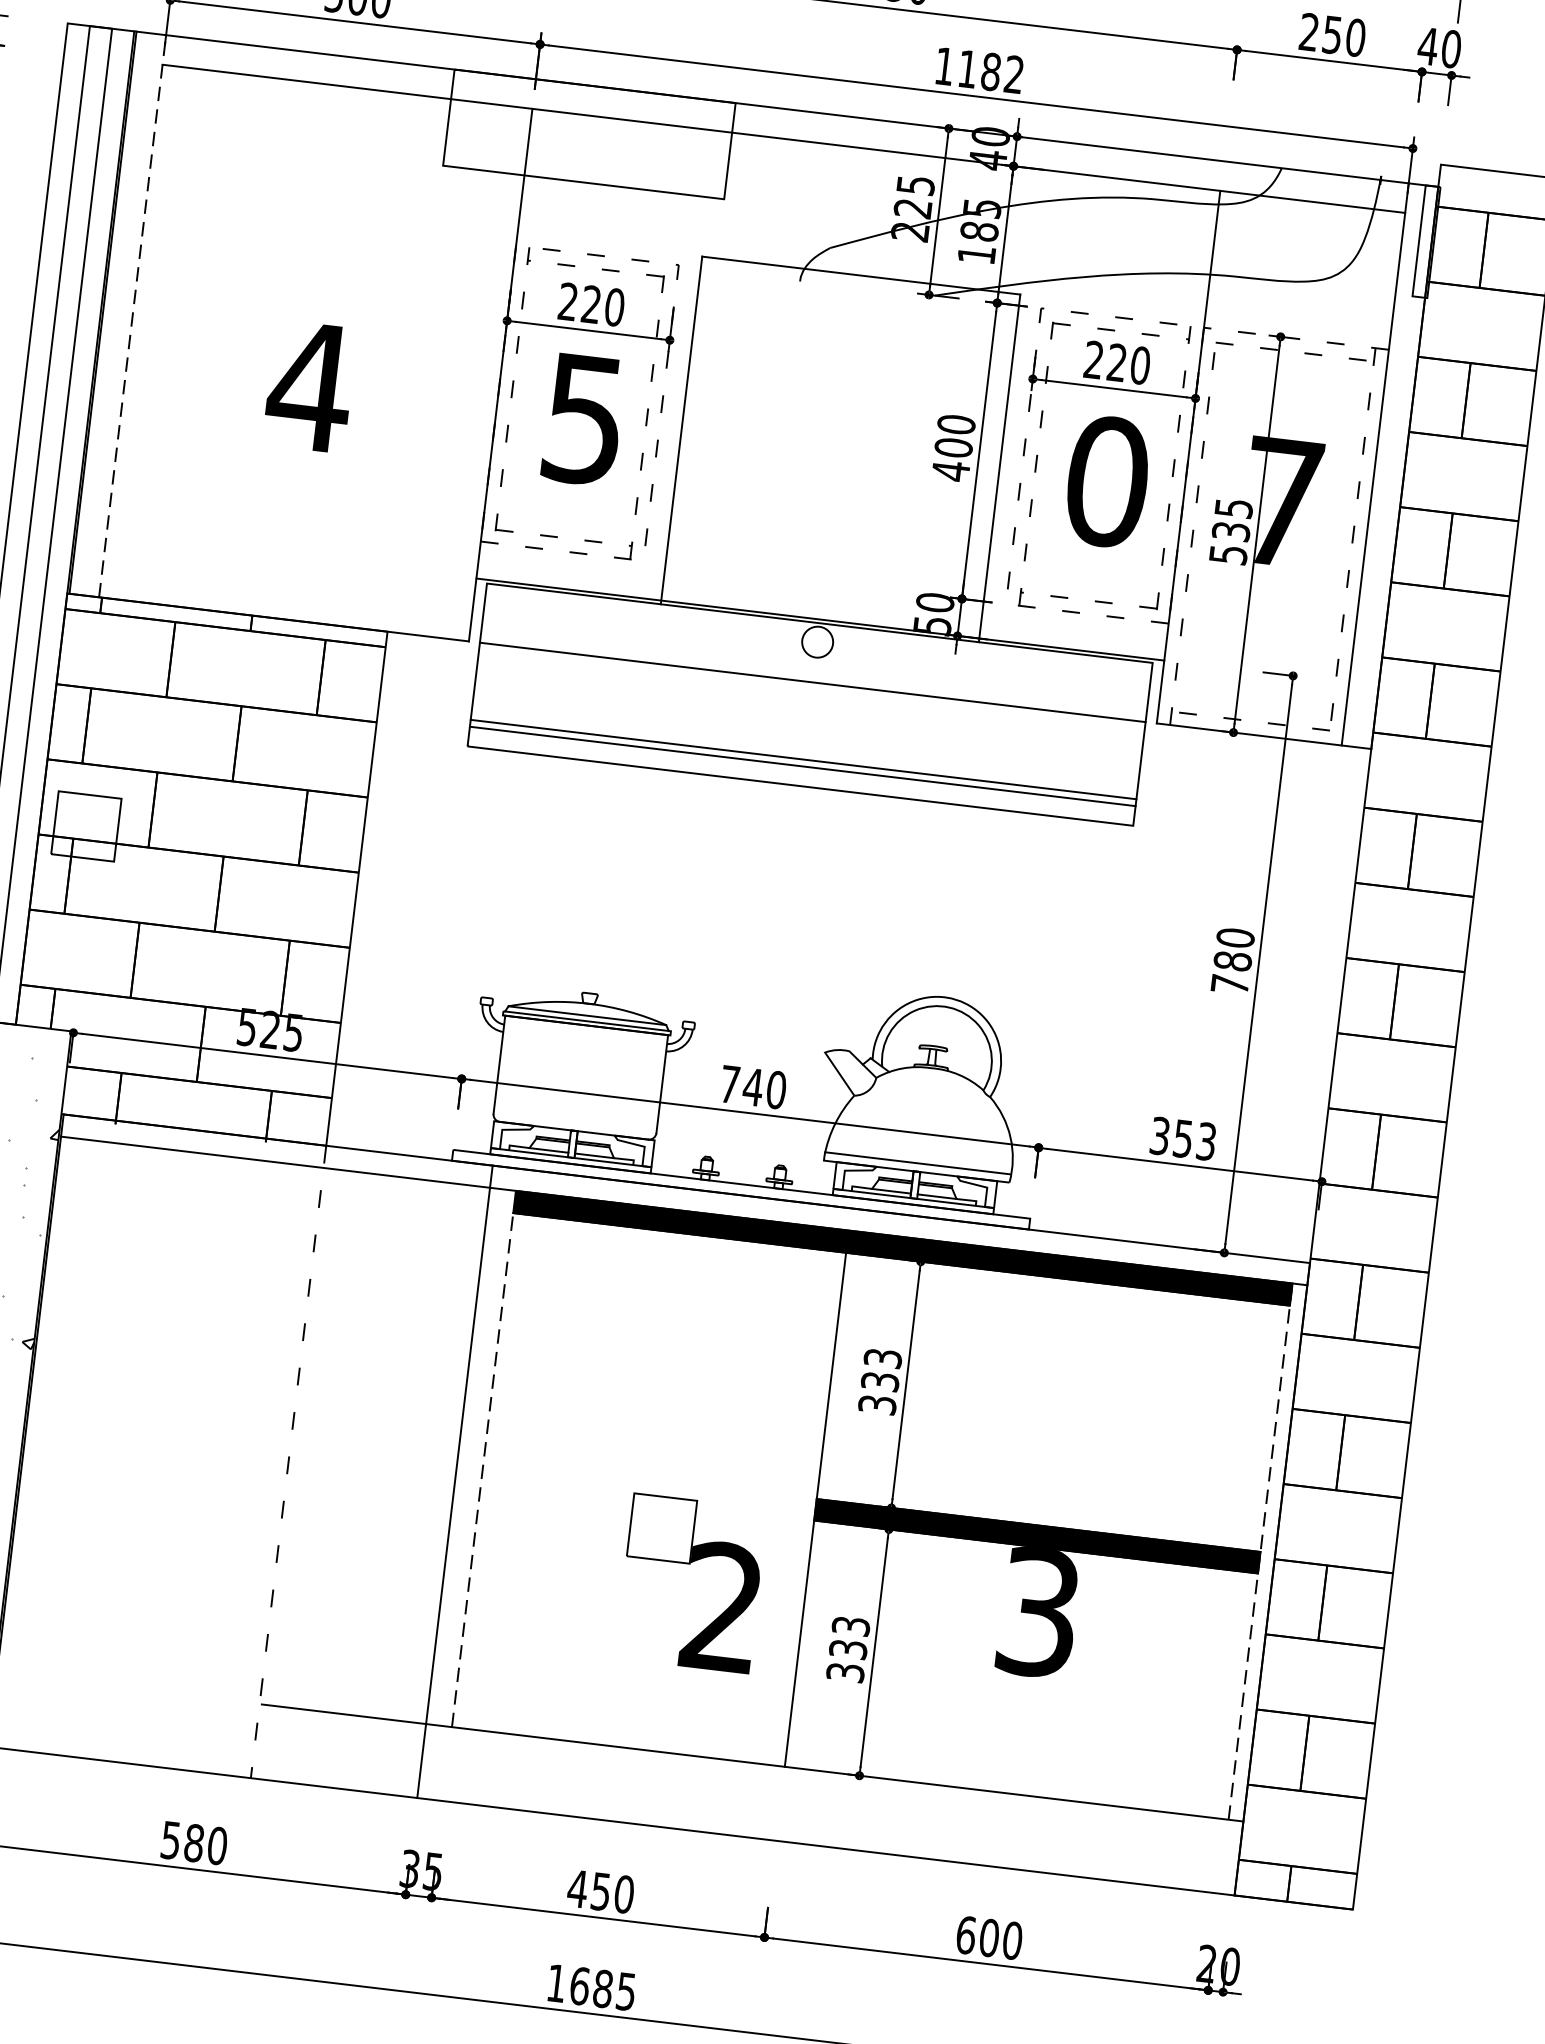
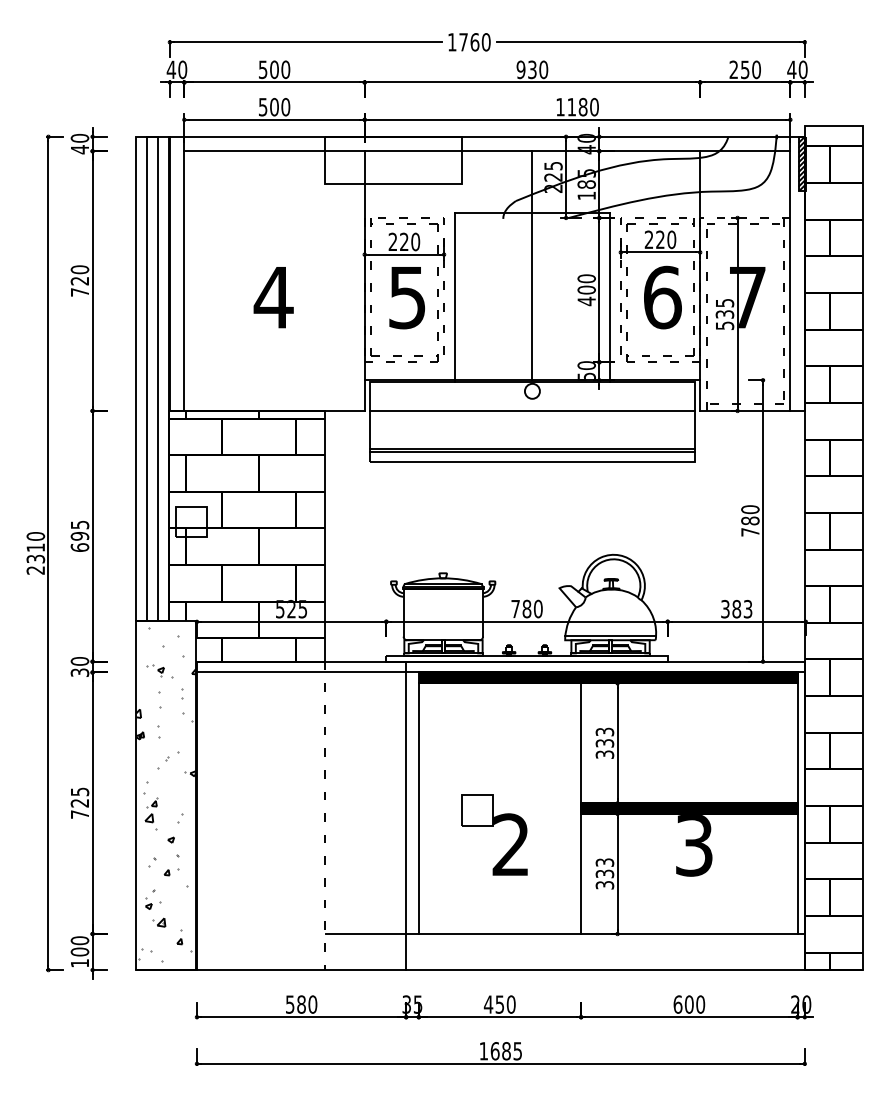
text: (1014, 75) -> (594, 107), 1182 -> 1180
hatch: (1425, 240) -> (801, 163), added
line: (133, 315) -> (184, 273), dashed -> solid
line: (848, 384) -> (532, 265), added
text: (1107, 481) -> (662, 297), 0 -> 6
text: (752, 1086) -> (526, 608), 740 -> 780
text: (1182, 1139) -> (736, 609), 353 -> 383
line: (482, 1469) -> (418, 808), dashed -> solid
line: (1260, 1552) -> (797, 803), dashed -> solid
part: (691, 1565) -> (493, 826), moved

